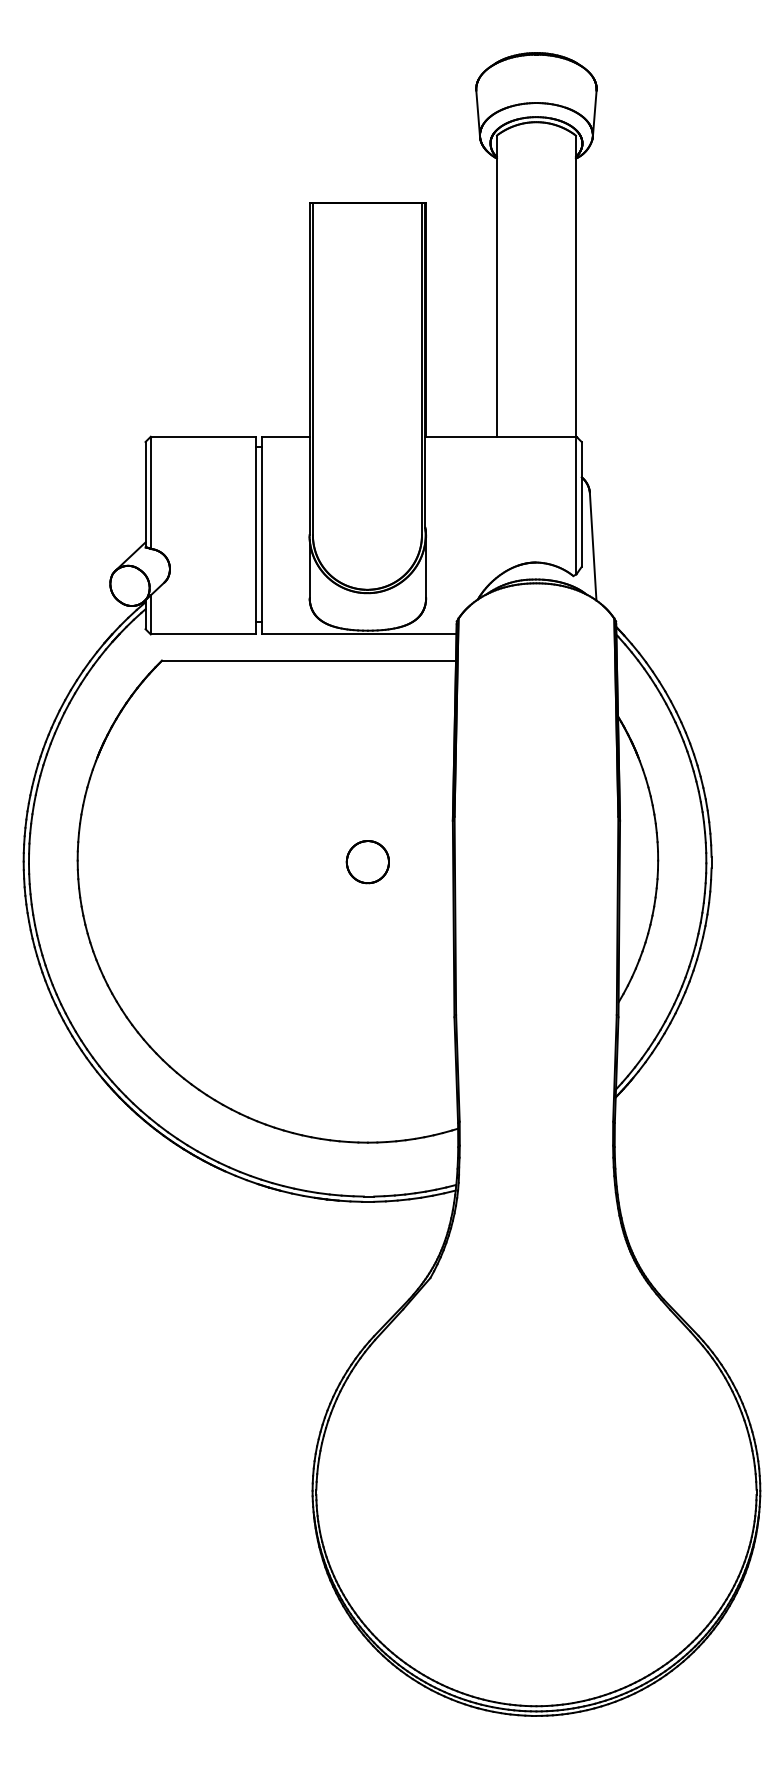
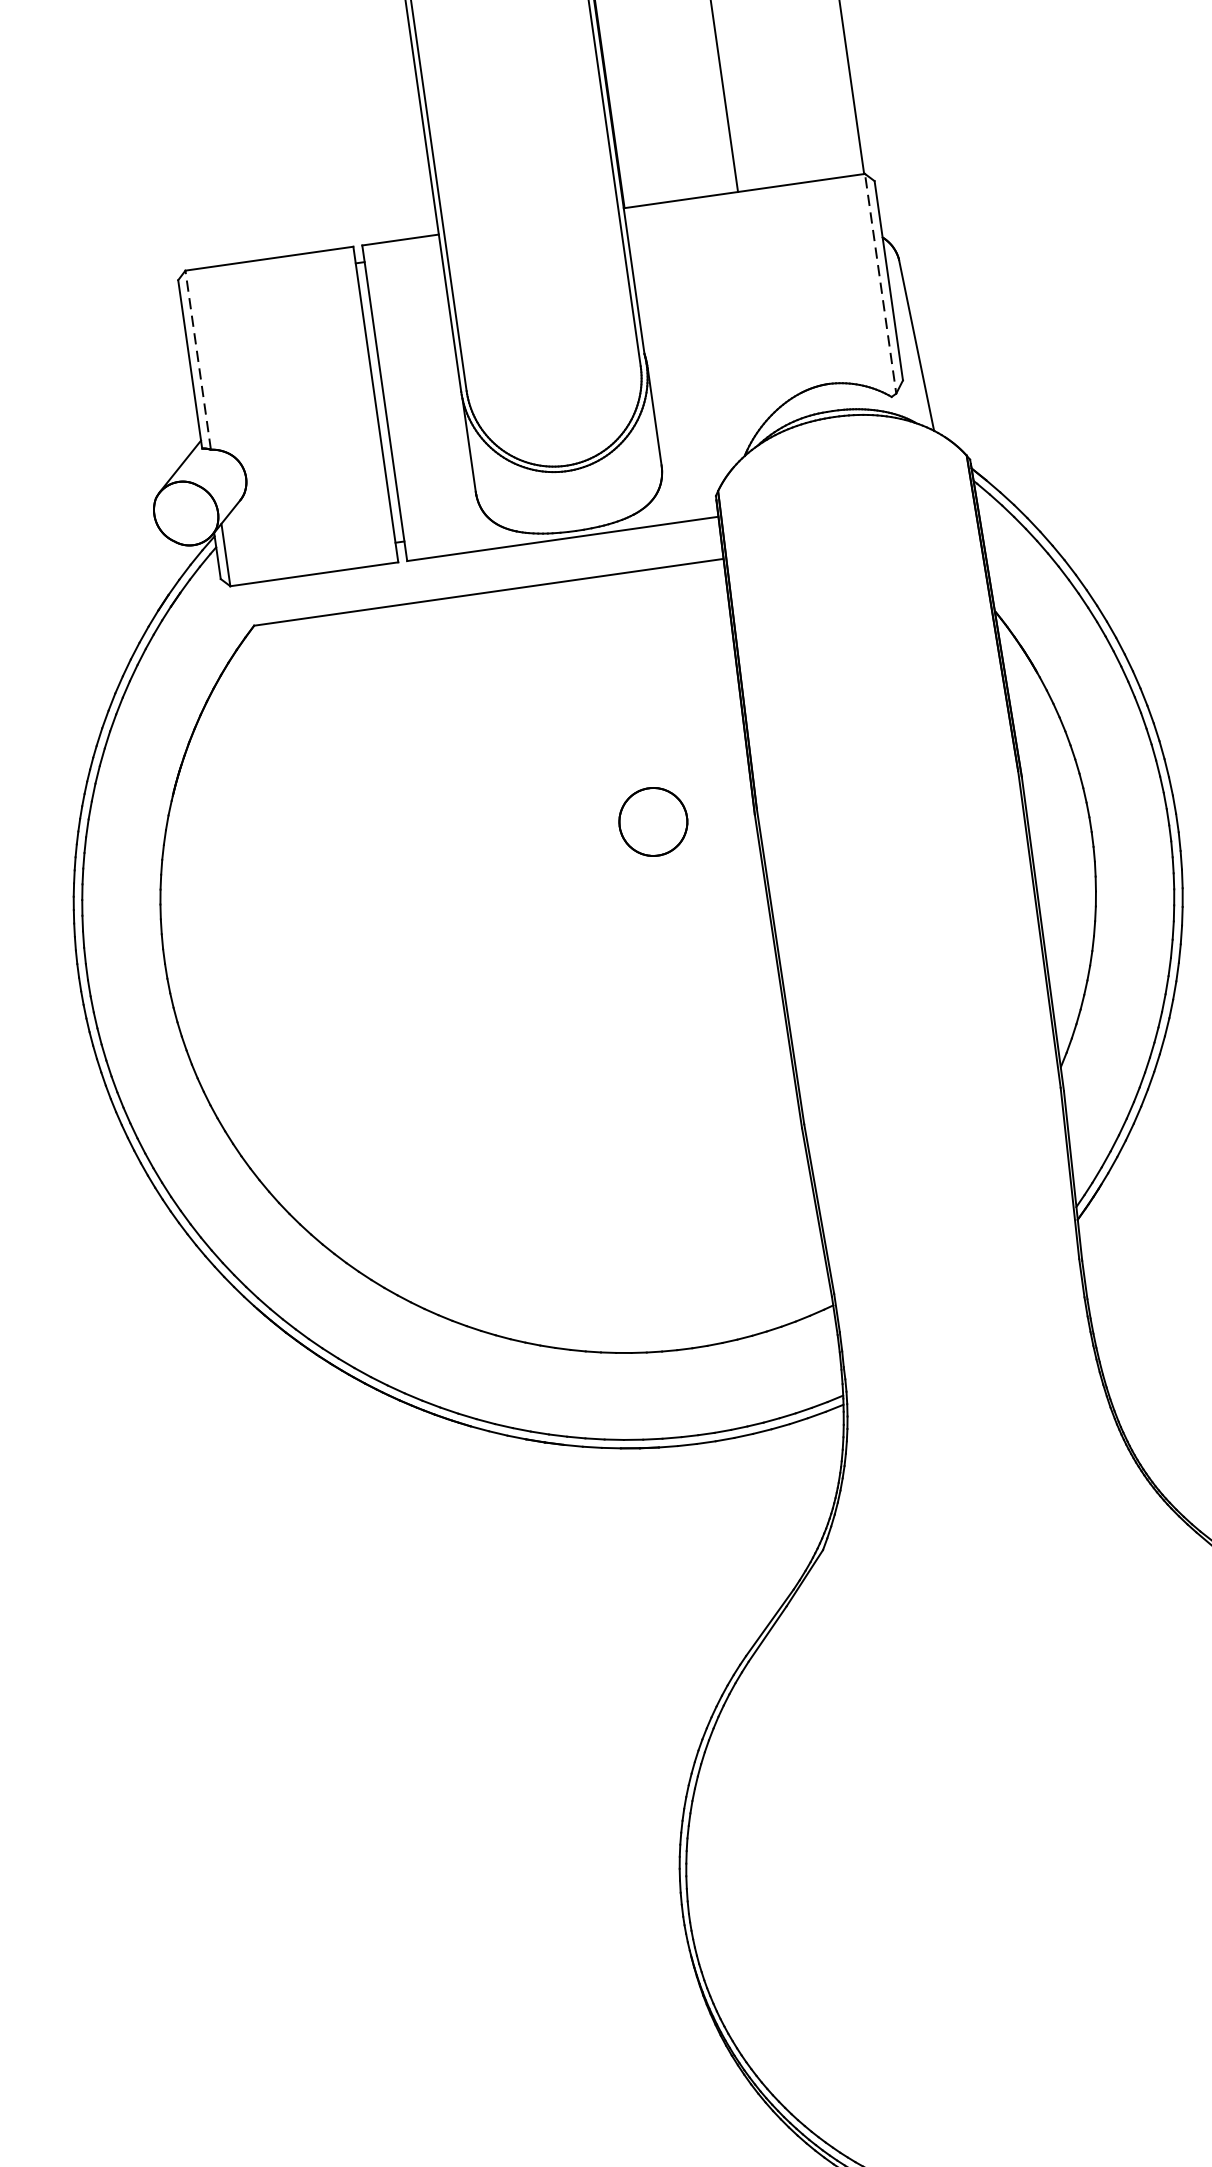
line: (150, 492) -> (197, 359), solid -> dashed
line: (576, 506) -> (880, 285), solid -> dashed
part: (367, 862) -> (652, 822), moved

